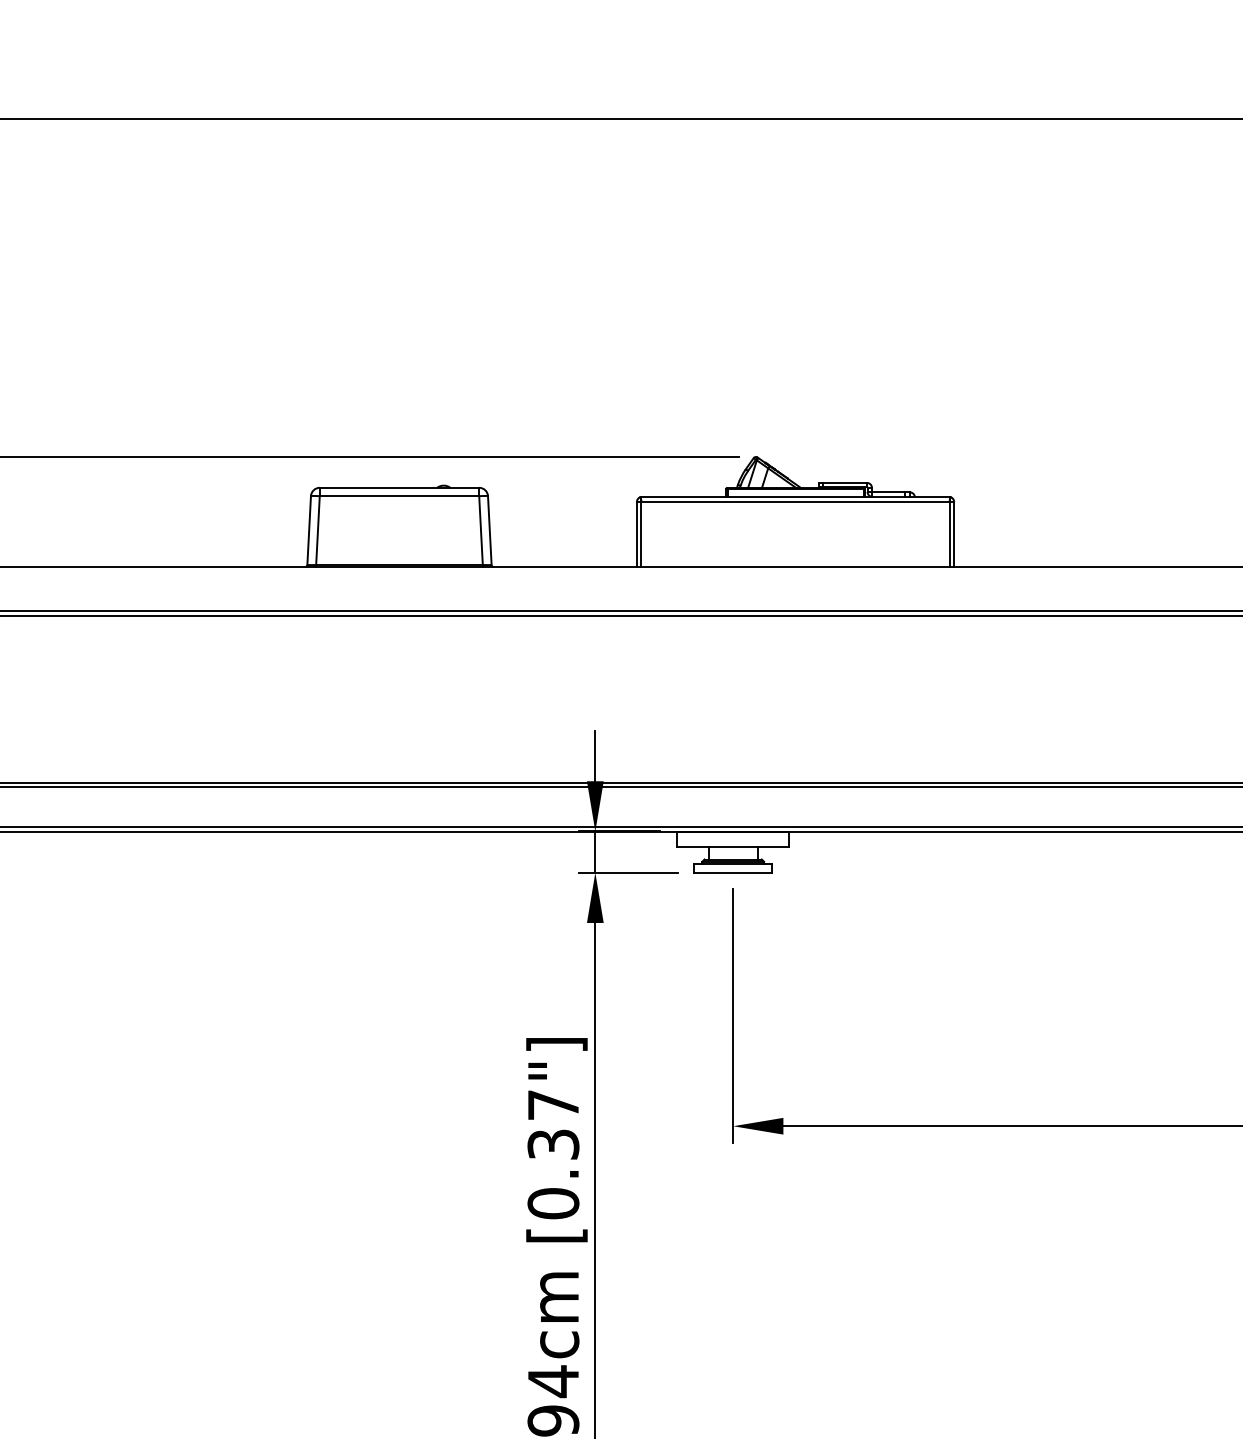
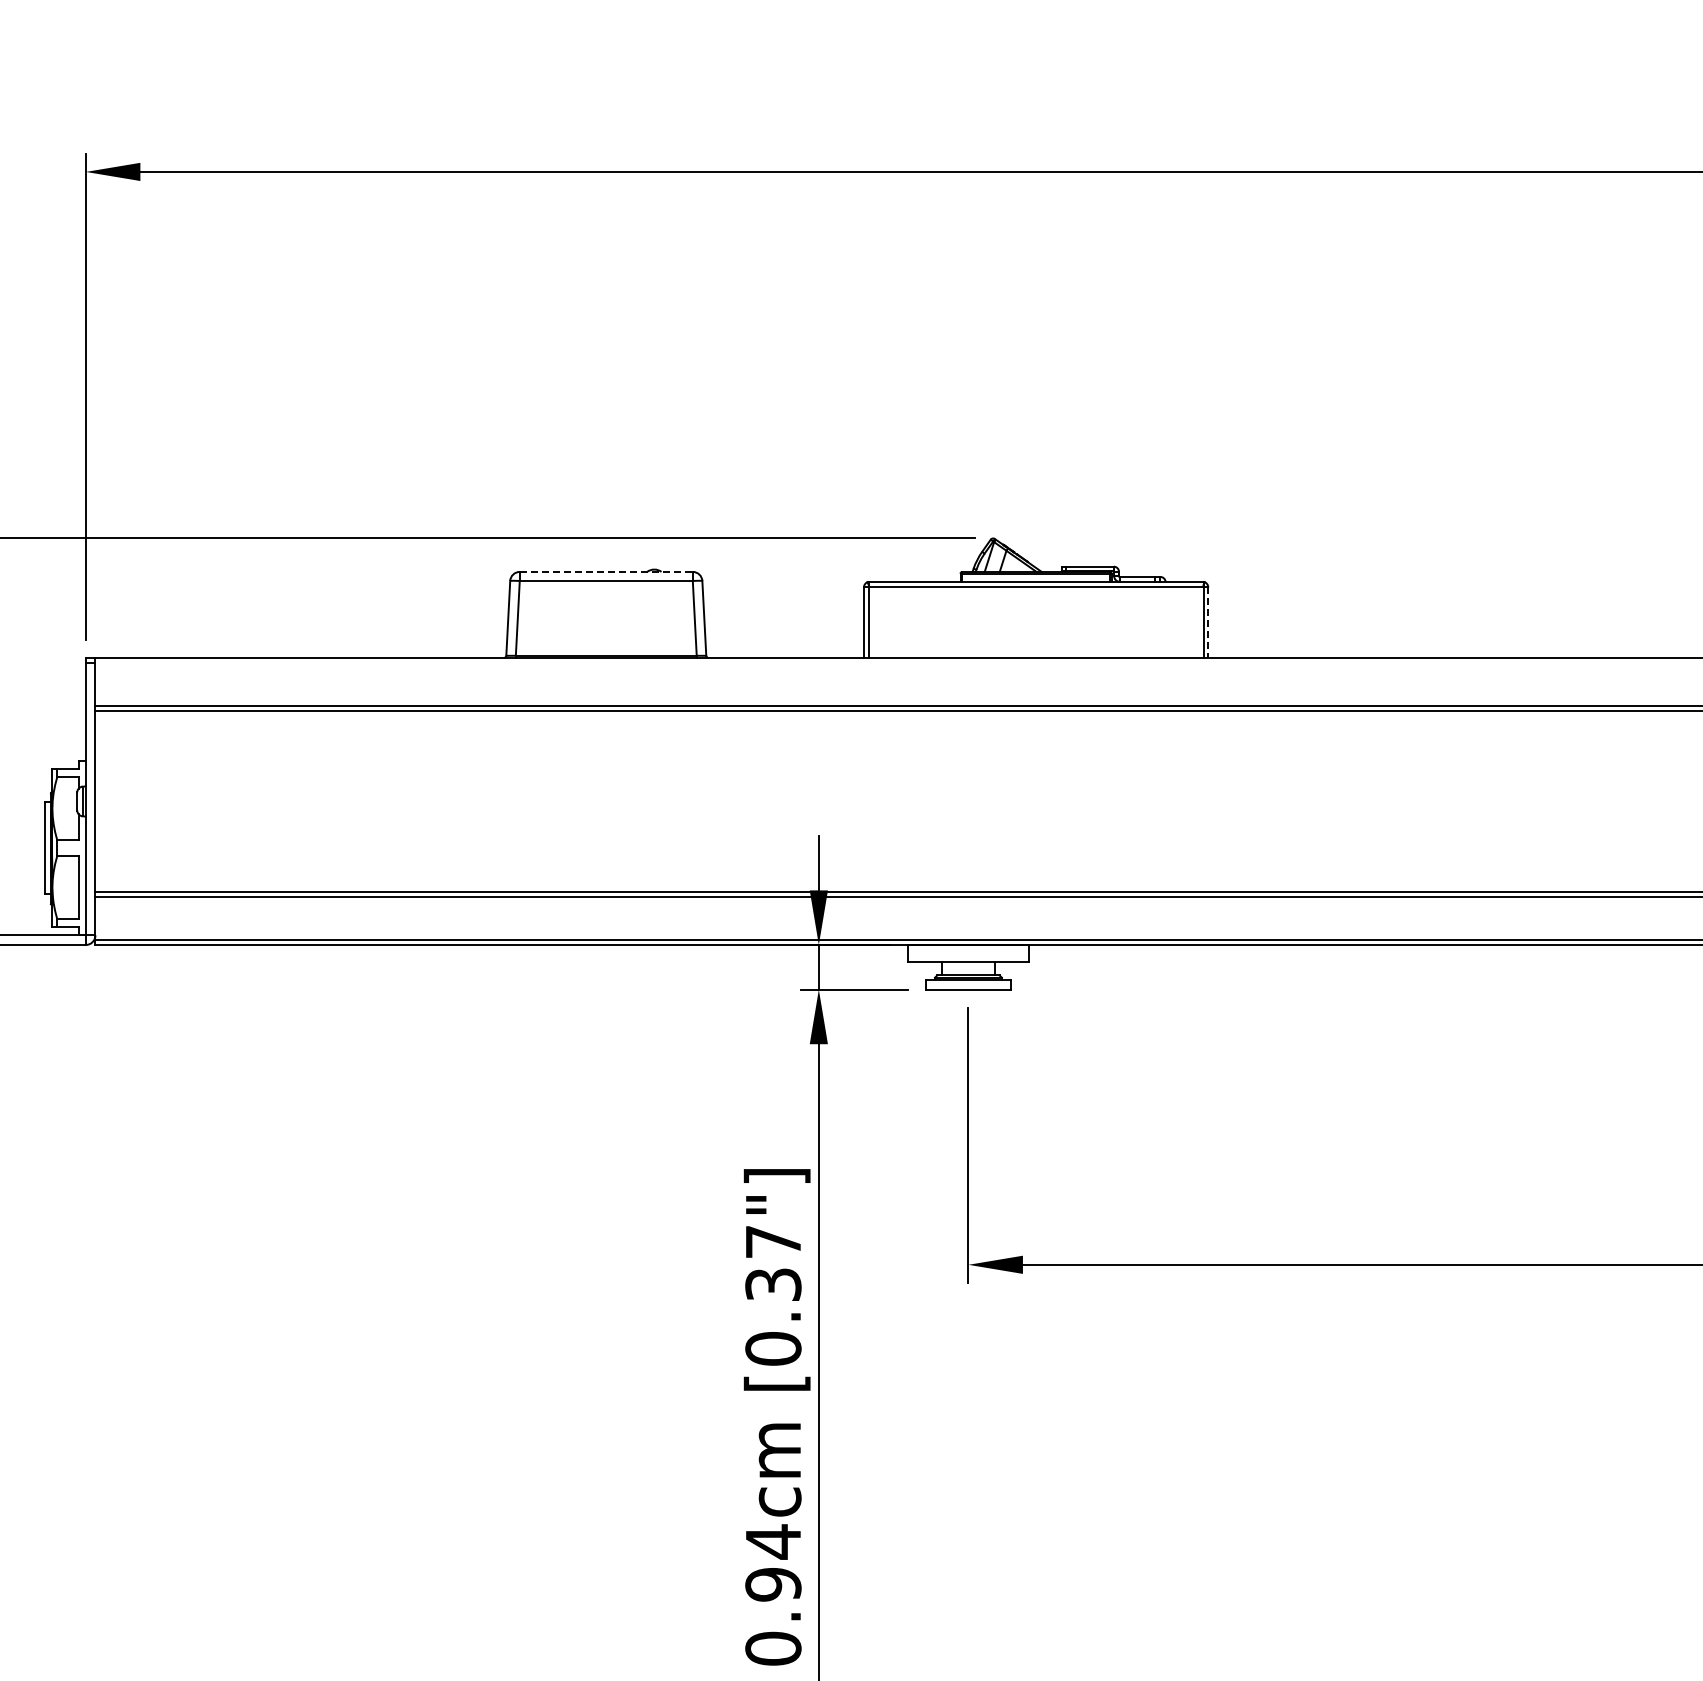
line: (399, 487) -> (606, 571), solid -> dashed
line: (954, 535) -> (1208, 623), solid -> dashed

